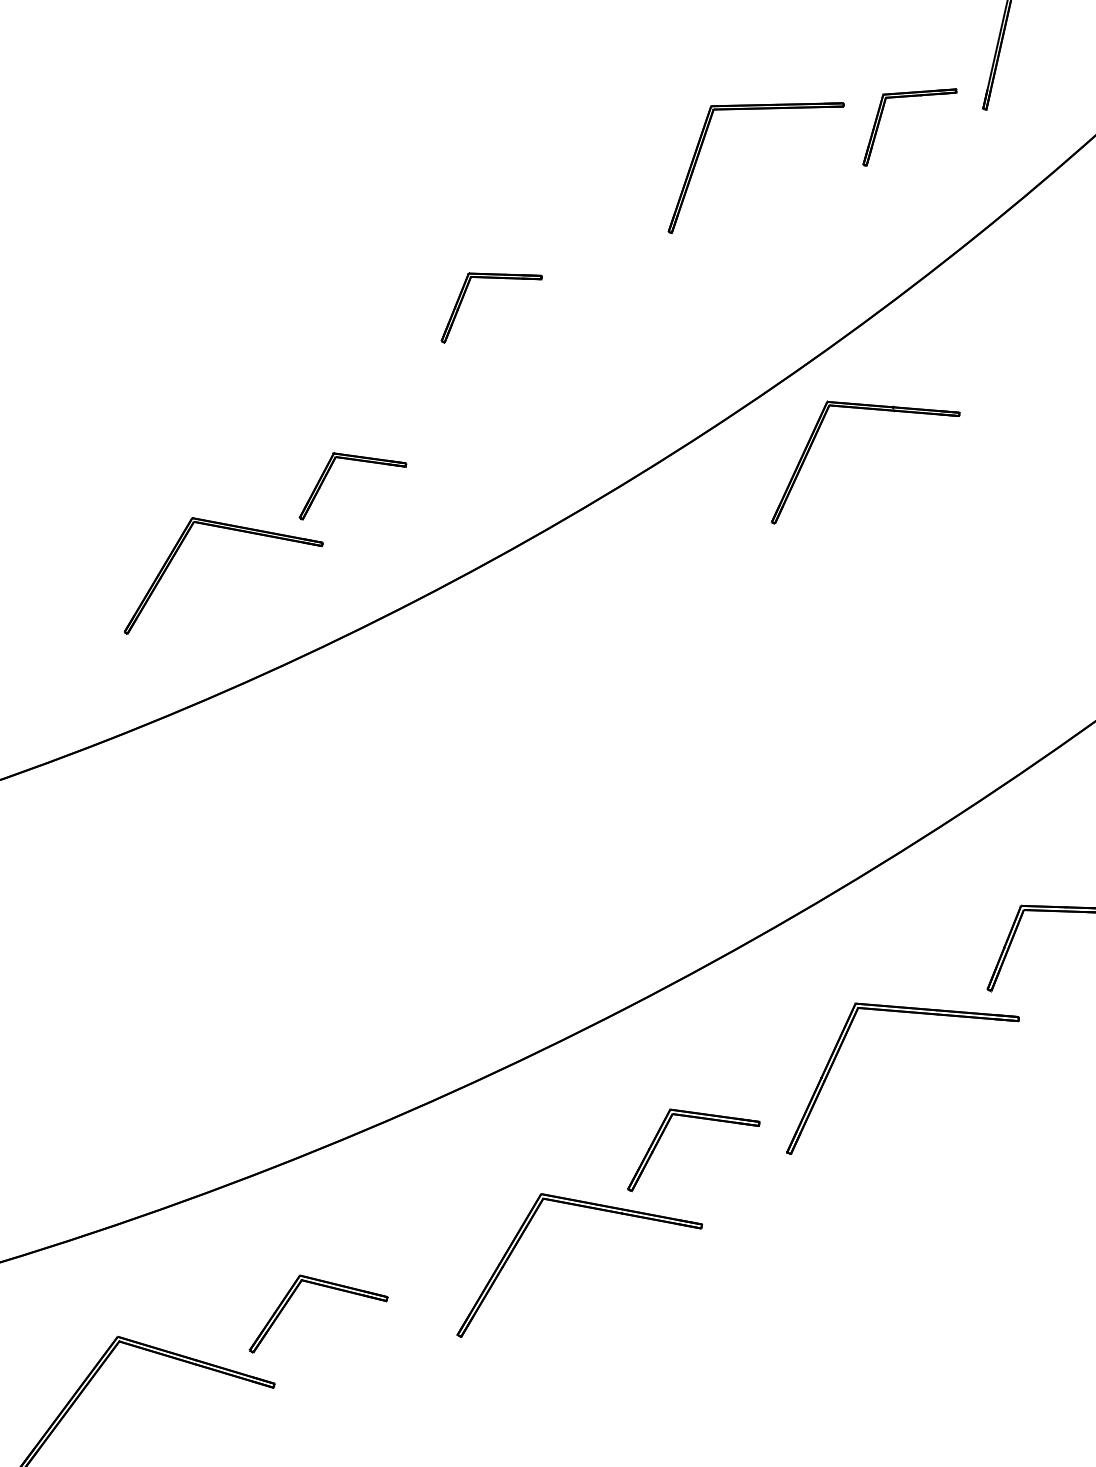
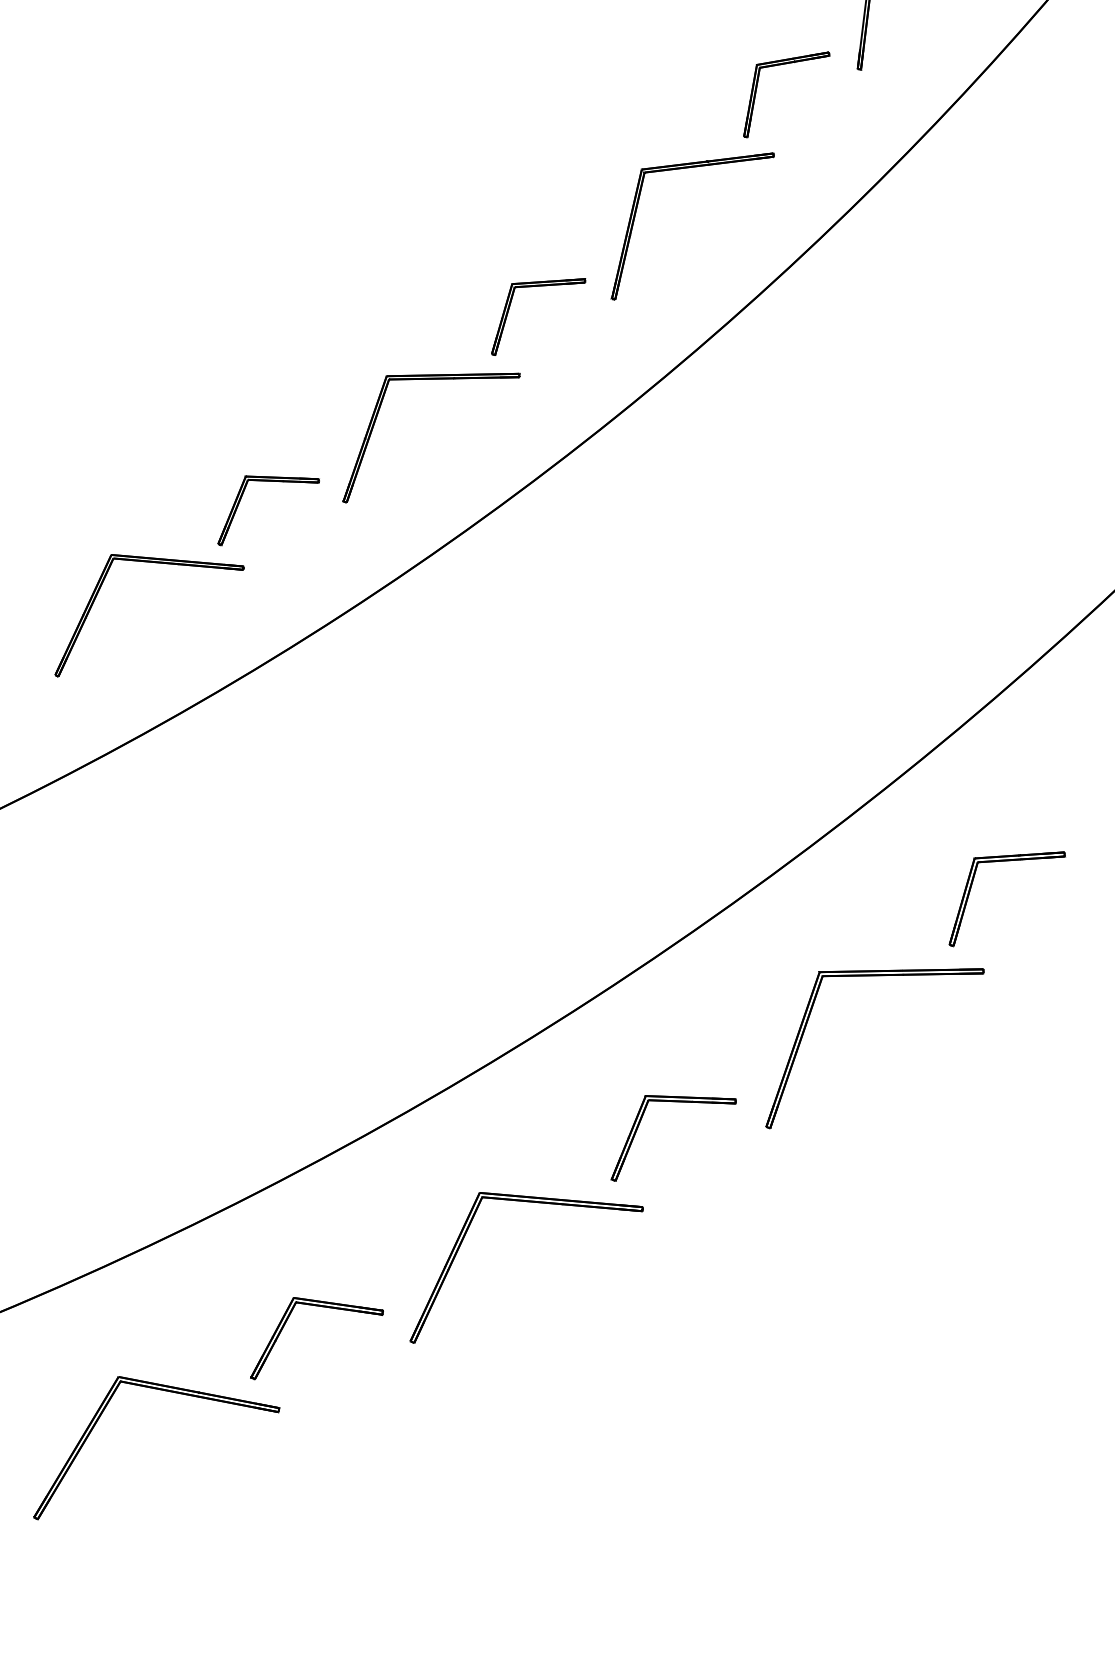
part: (701, 149) -> (636, 213), moved
part: (463, 299) -> (509, 310), moved
part: (814, 442) -> (377, 417), moved
part: (586, 1208) -> (526, 1202), moved

